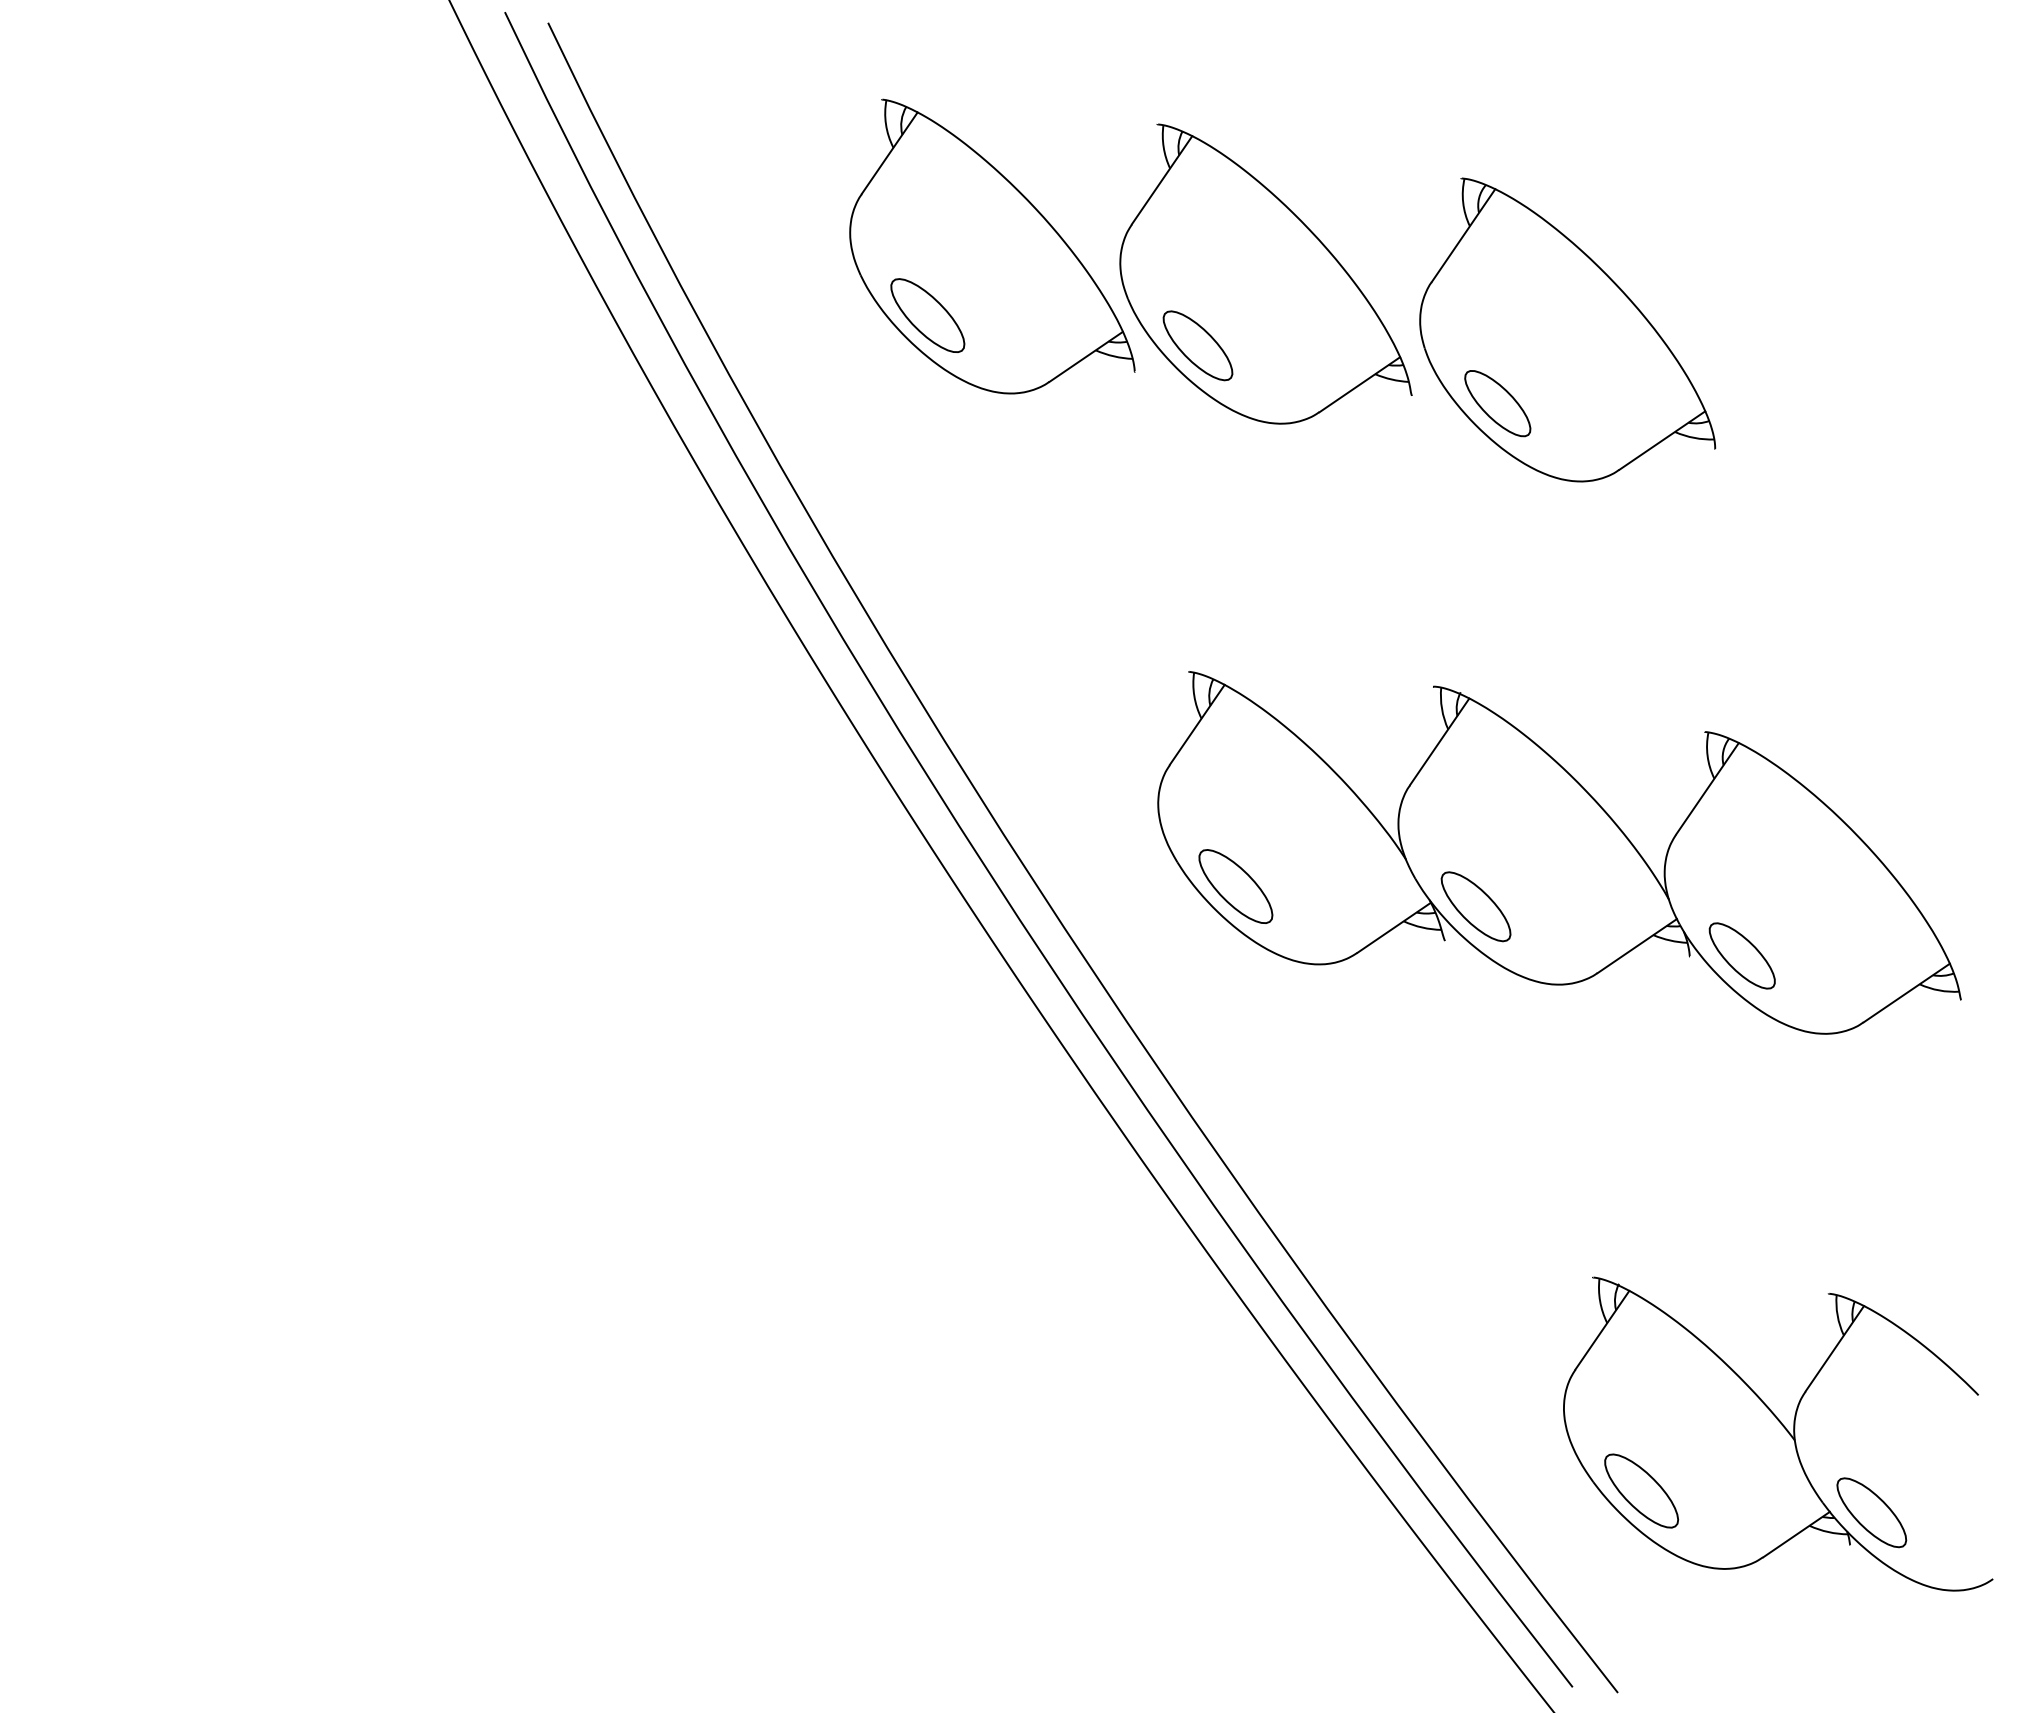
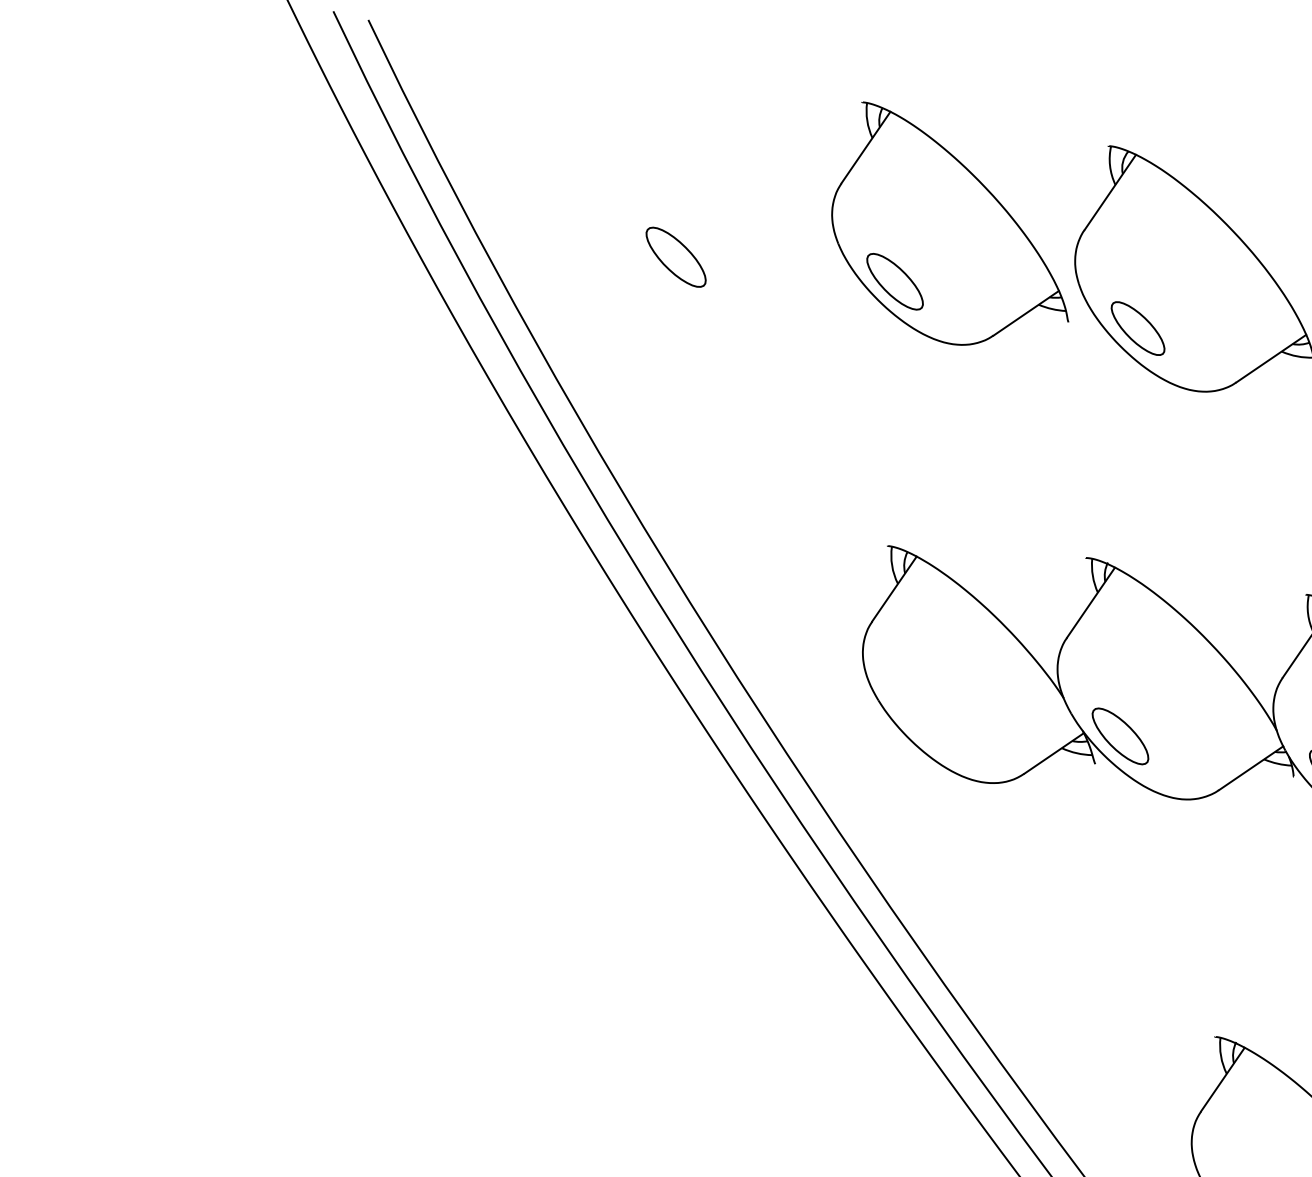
part: (992, 246) -> (728, 201), removed
part: (1235, 886) -> (925, 719), removed

